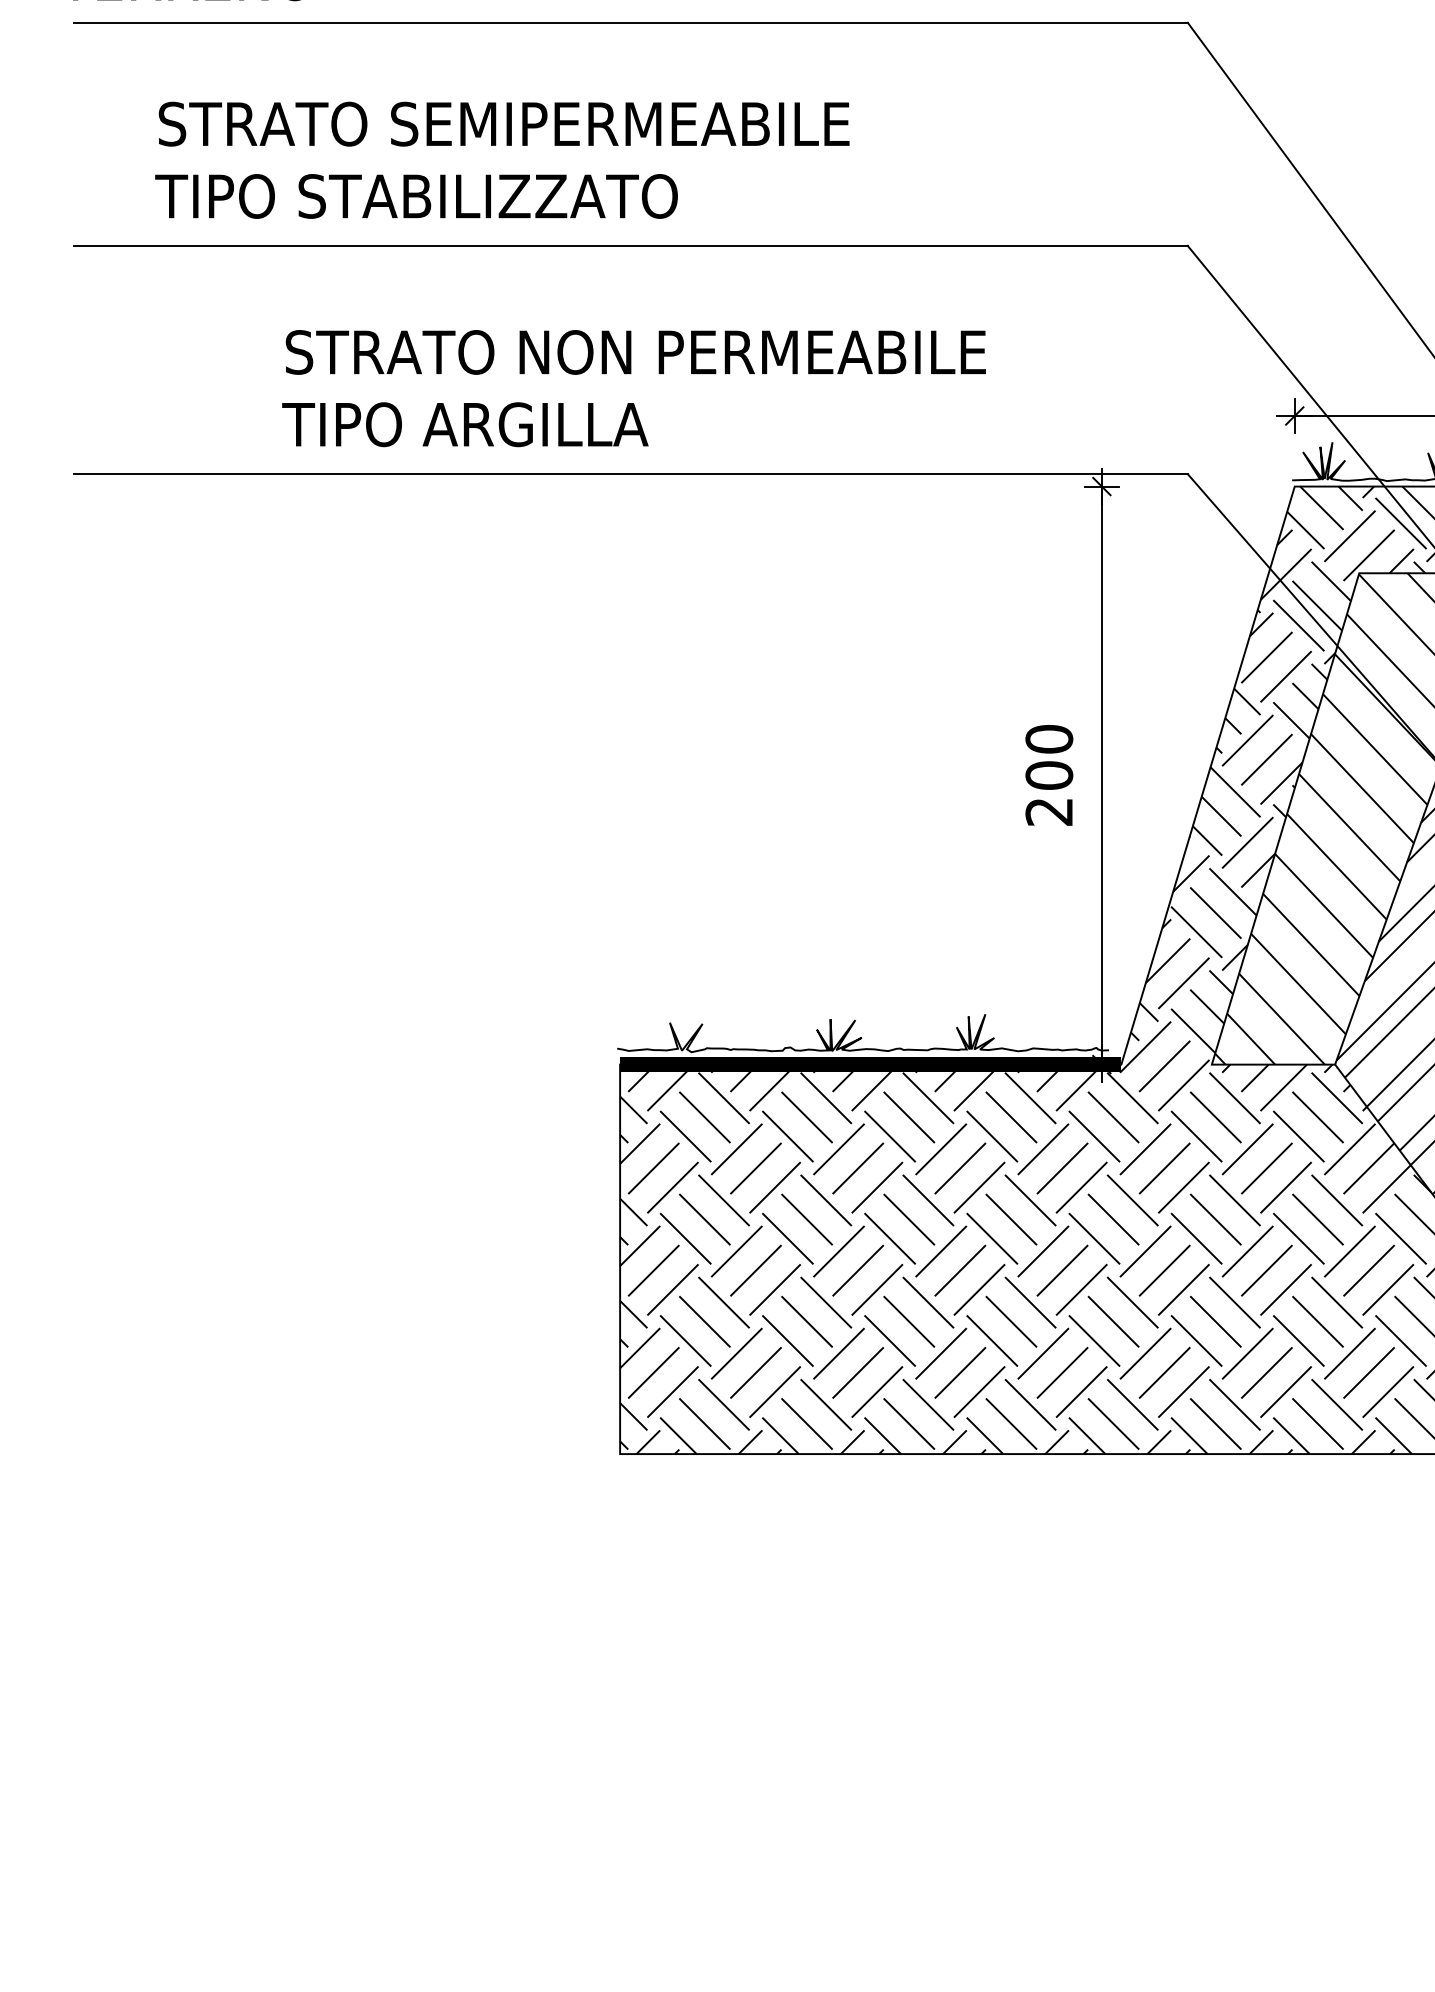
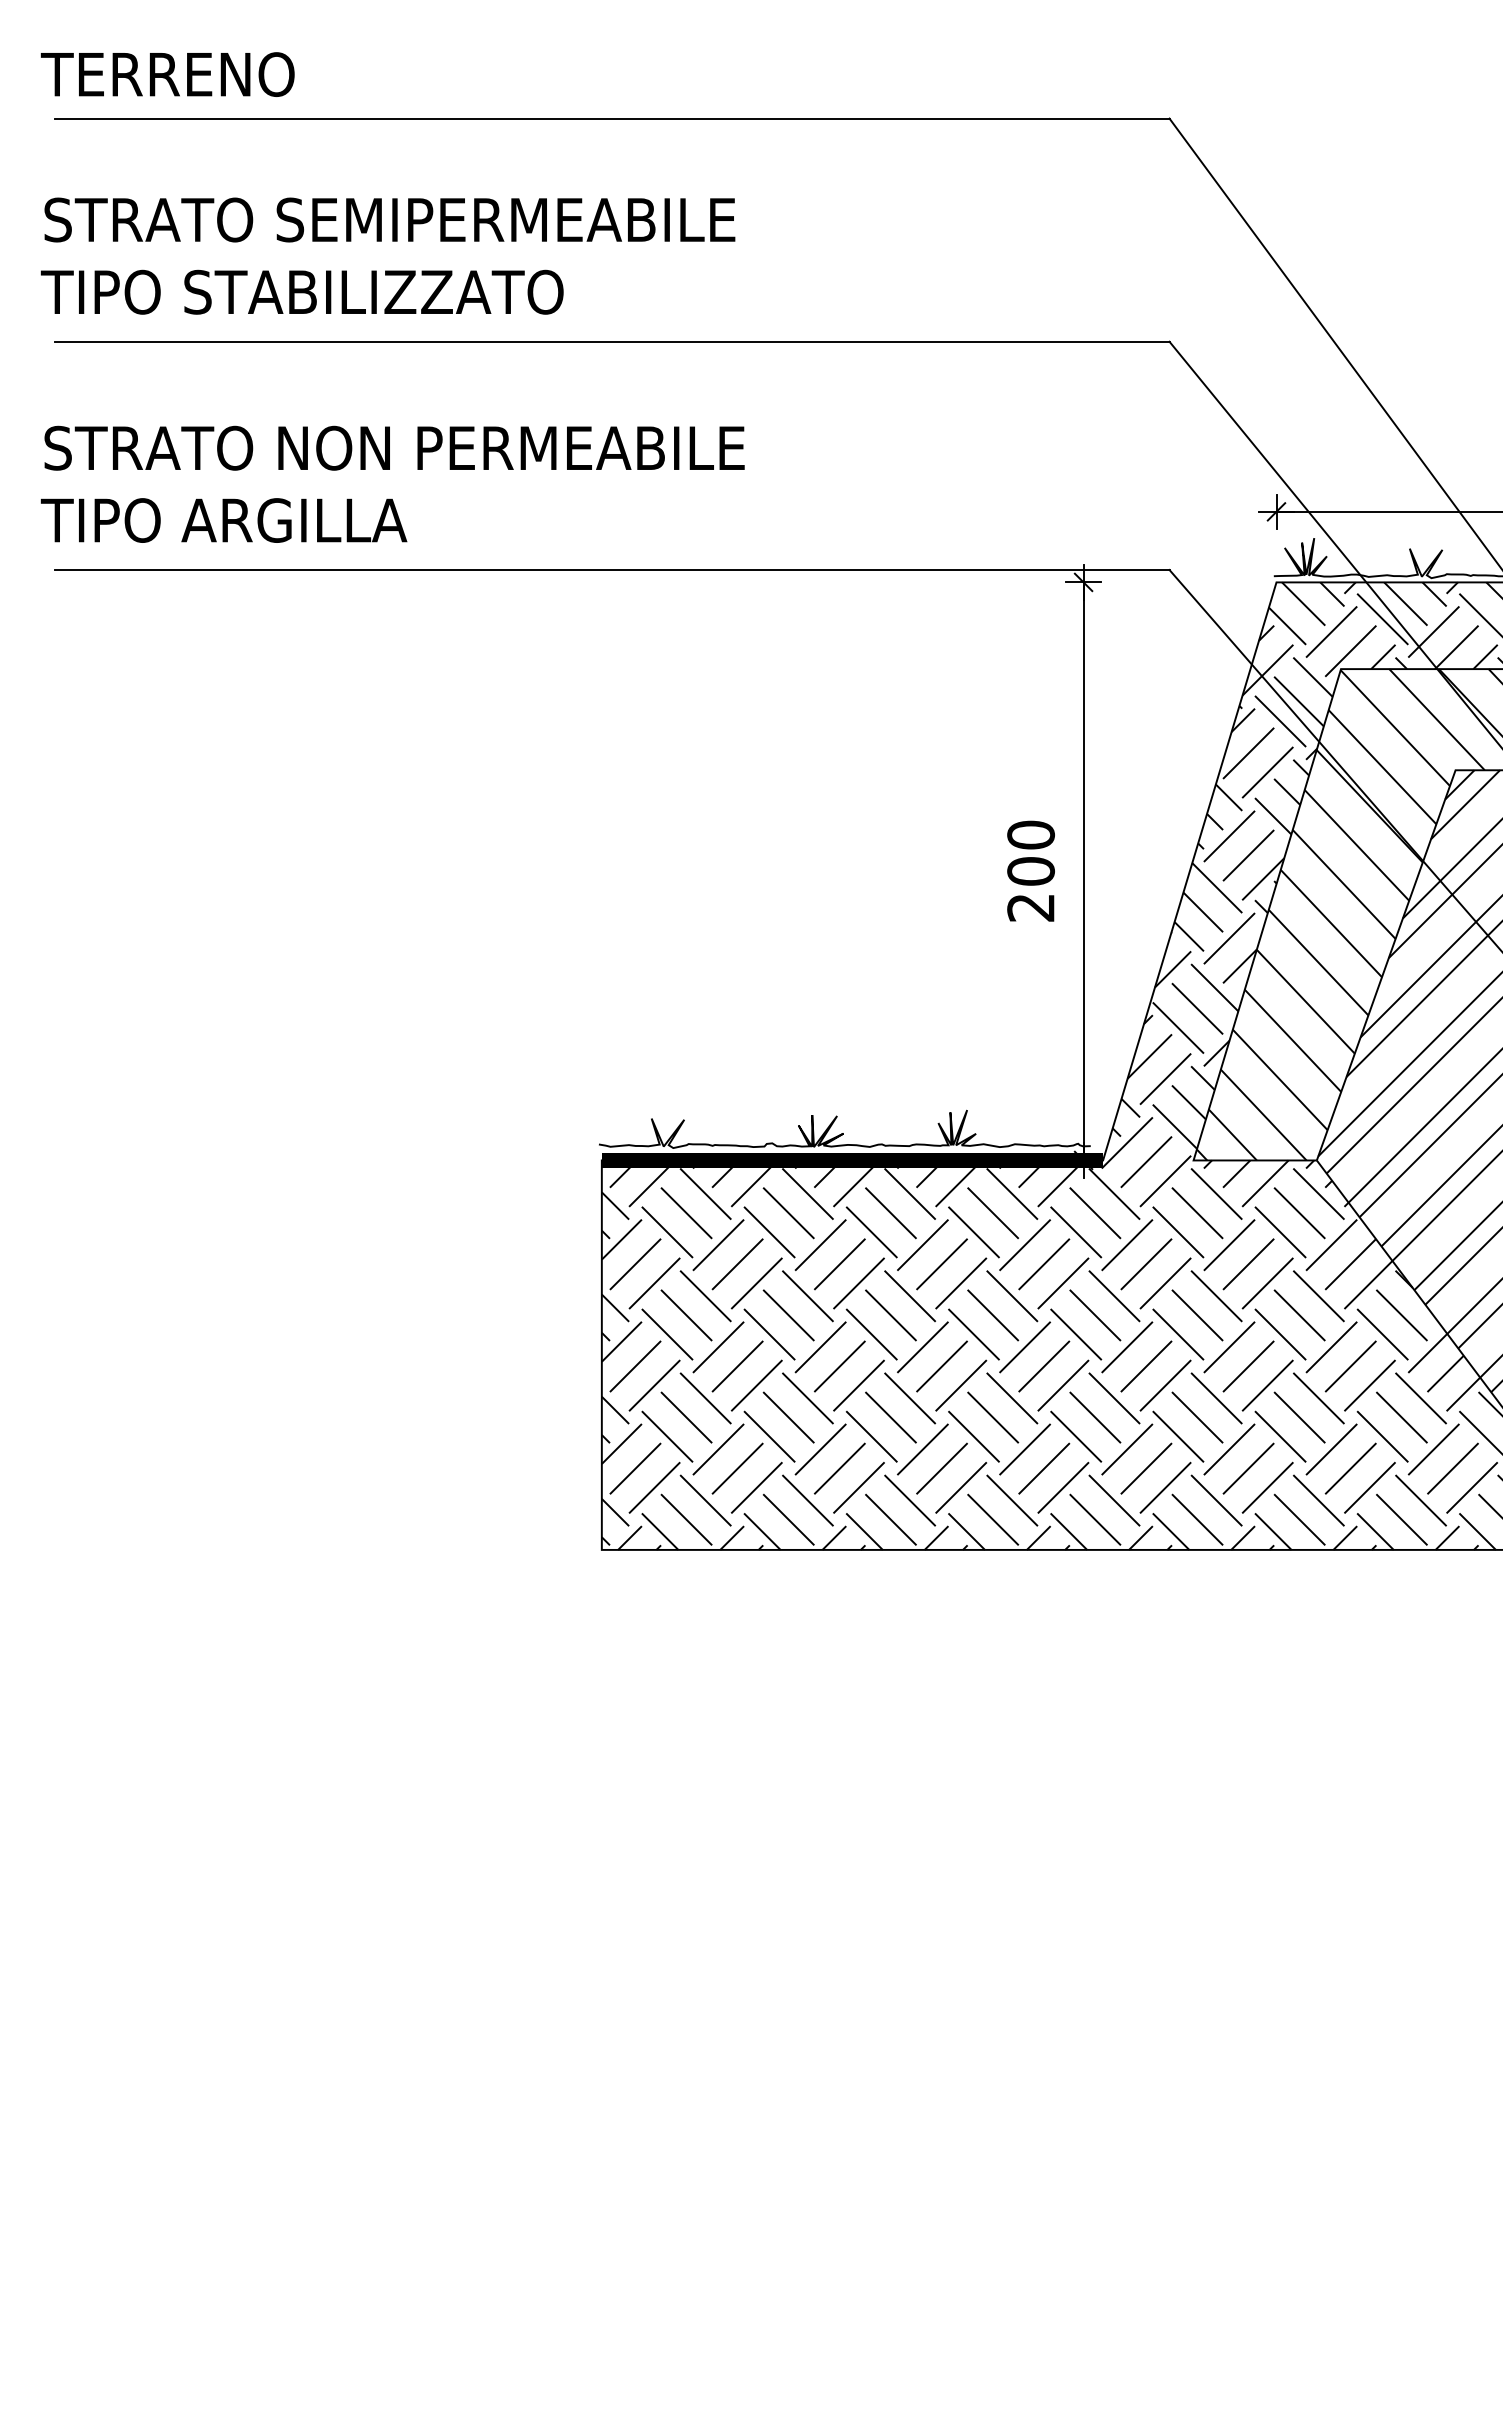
text: (501, 159) -> (387, 255), moved
text: (633, 387) -> (392, 483), moved

